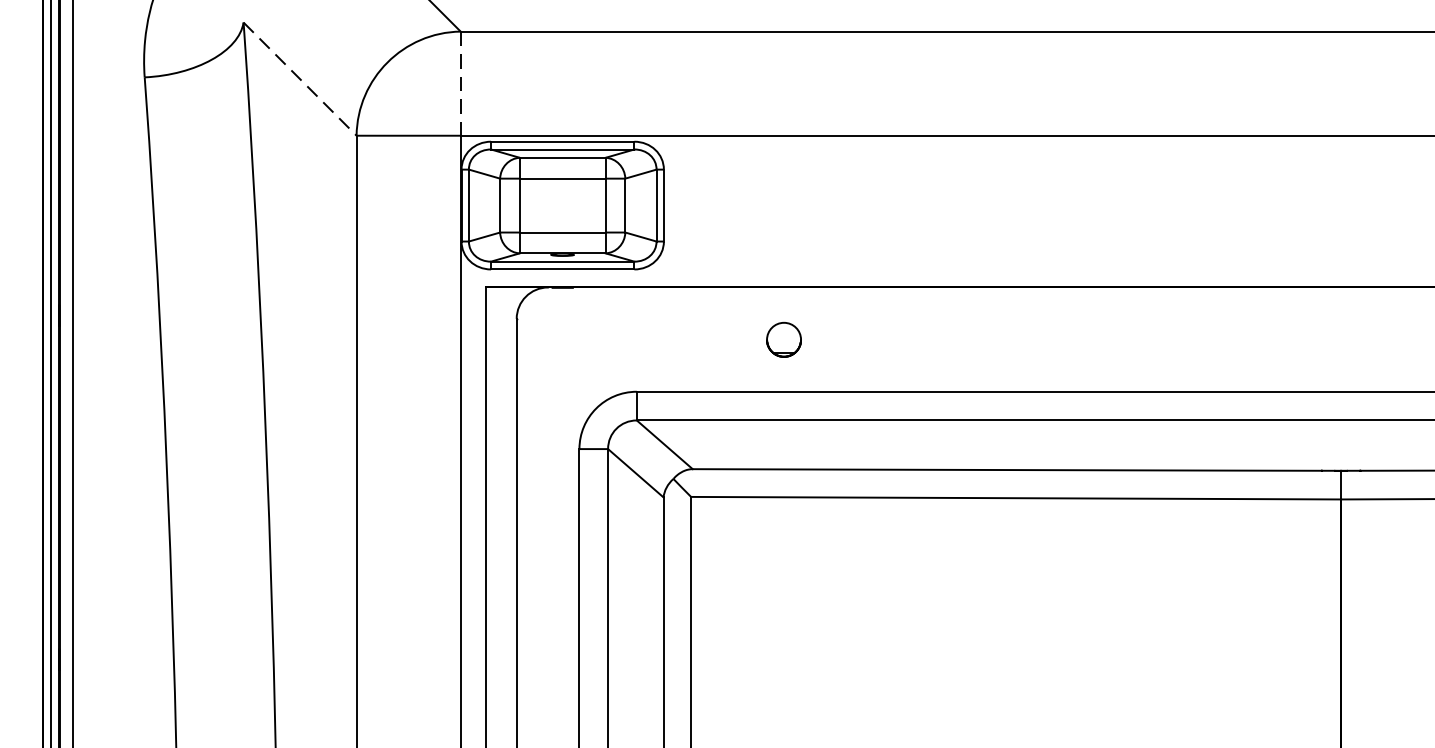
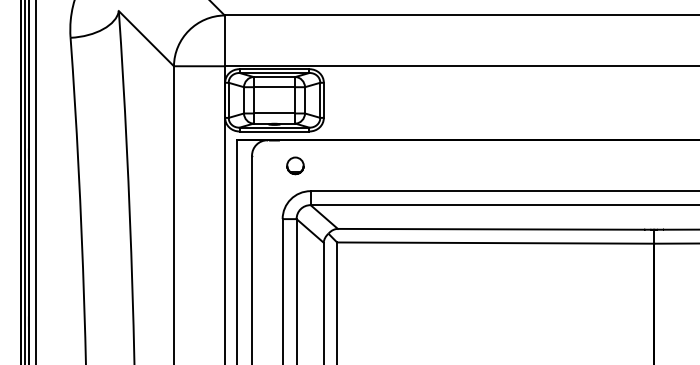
line: (300, 80) -> (146, 39), dashed -> solid
line: (460, 84) -> (224, 41), dashed -> solid
part: (784, 339) -> (295, 165), moved

